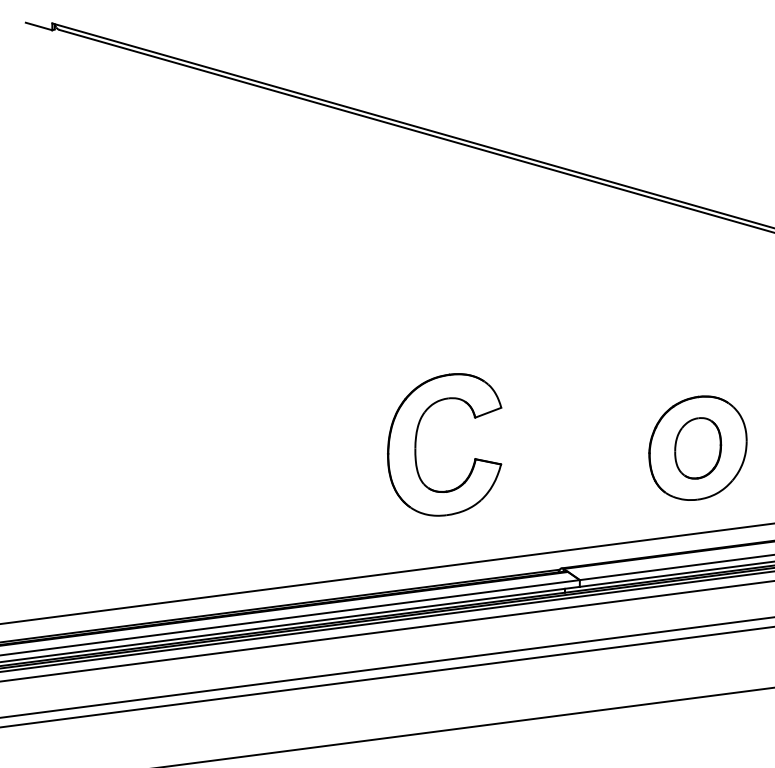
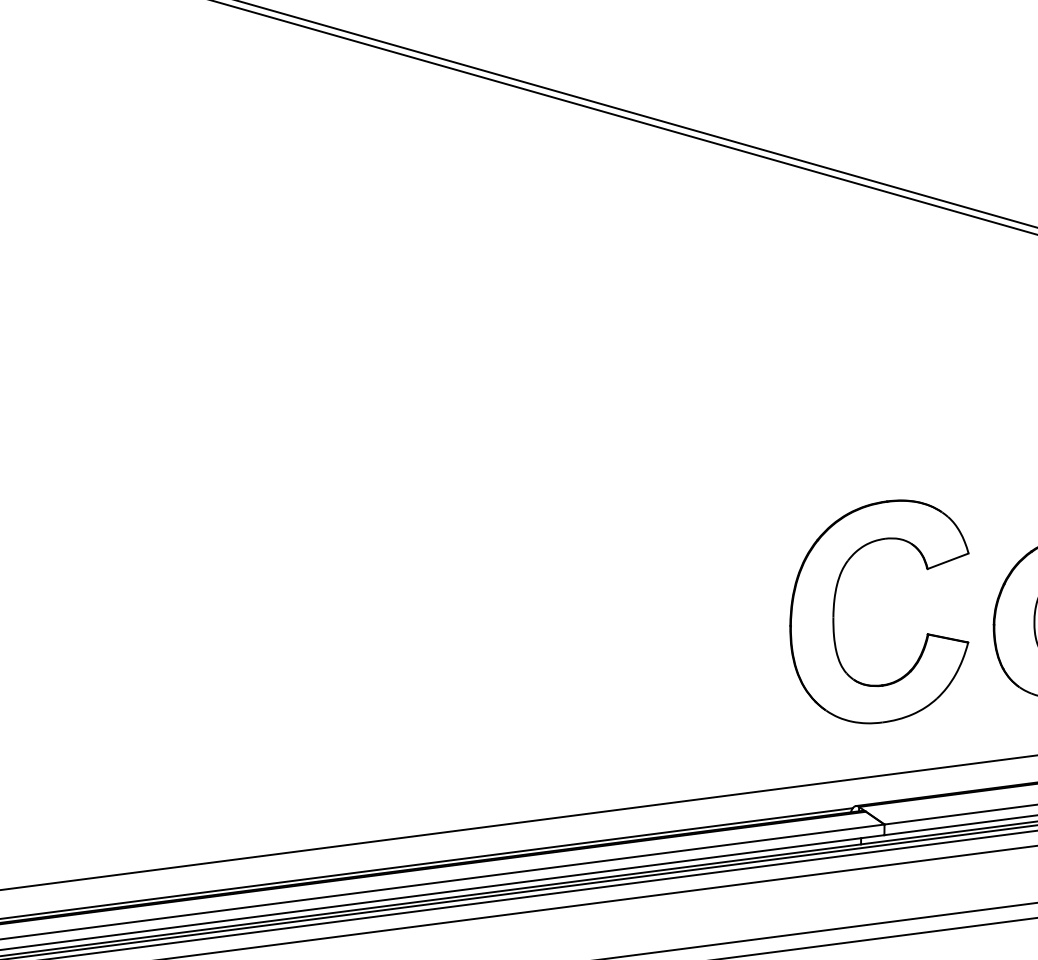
part: (416, 444) -> (835, 611), moved

